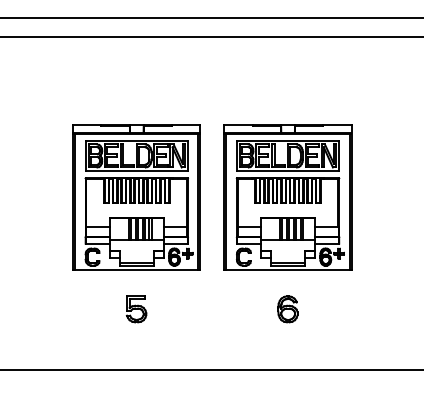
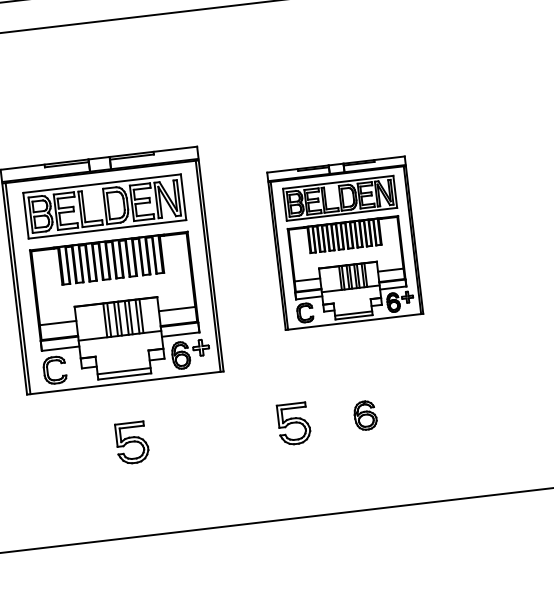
part: (287, 197) -> (344, 243), size x0.7
part: (241, 309) -> (293, 424), added
part: (287, 309) -> (364, 415), size x0.7

